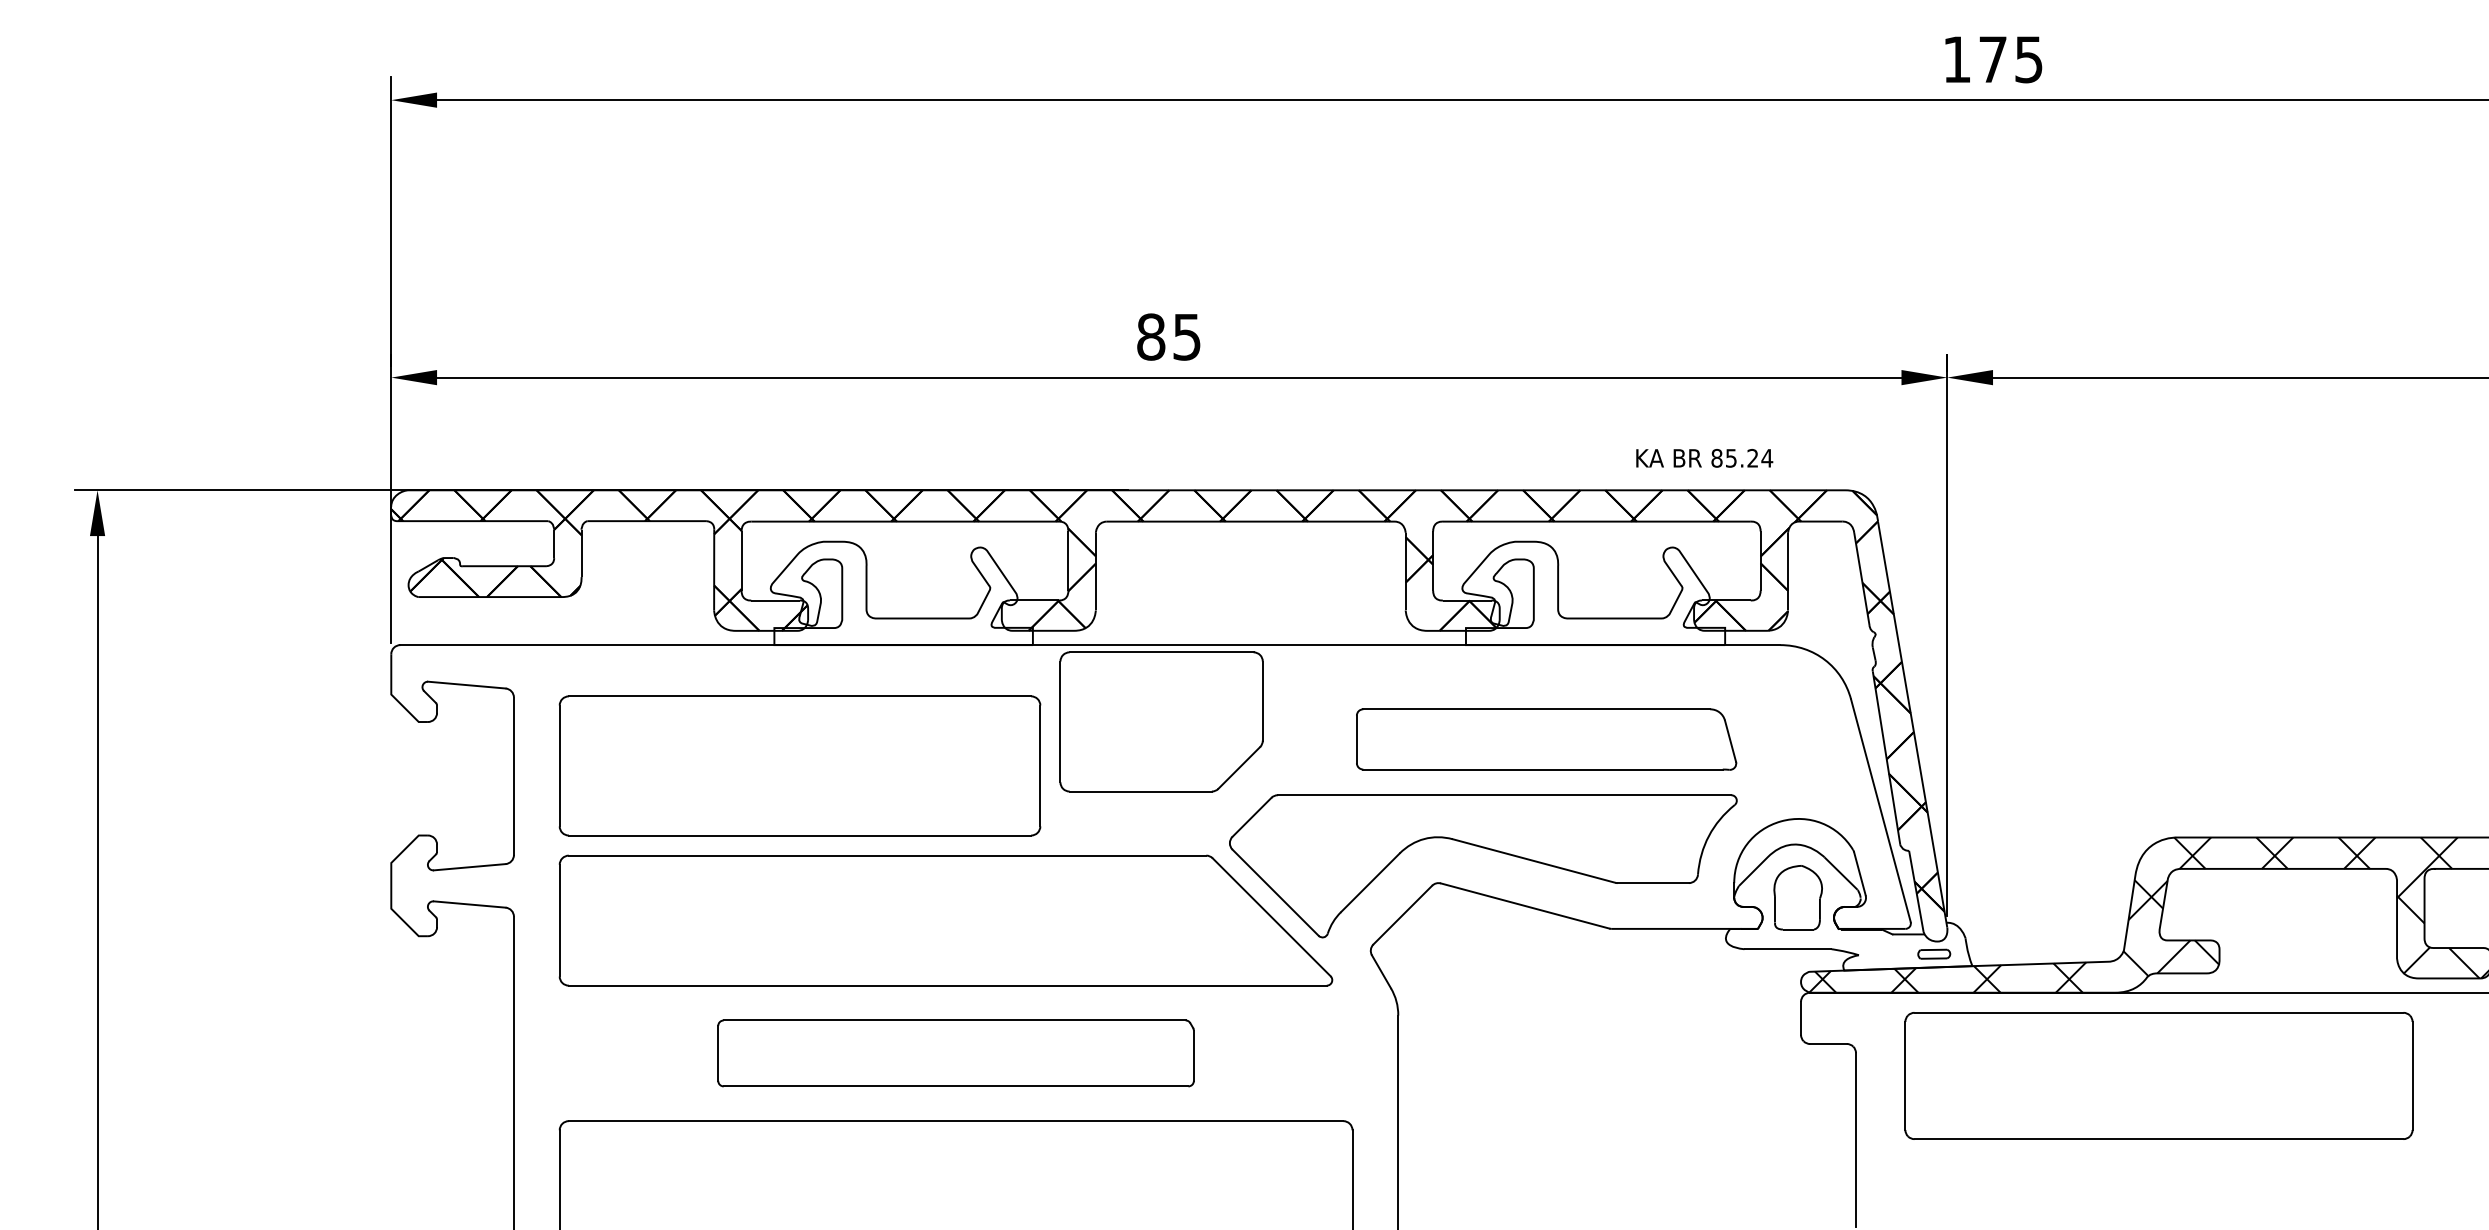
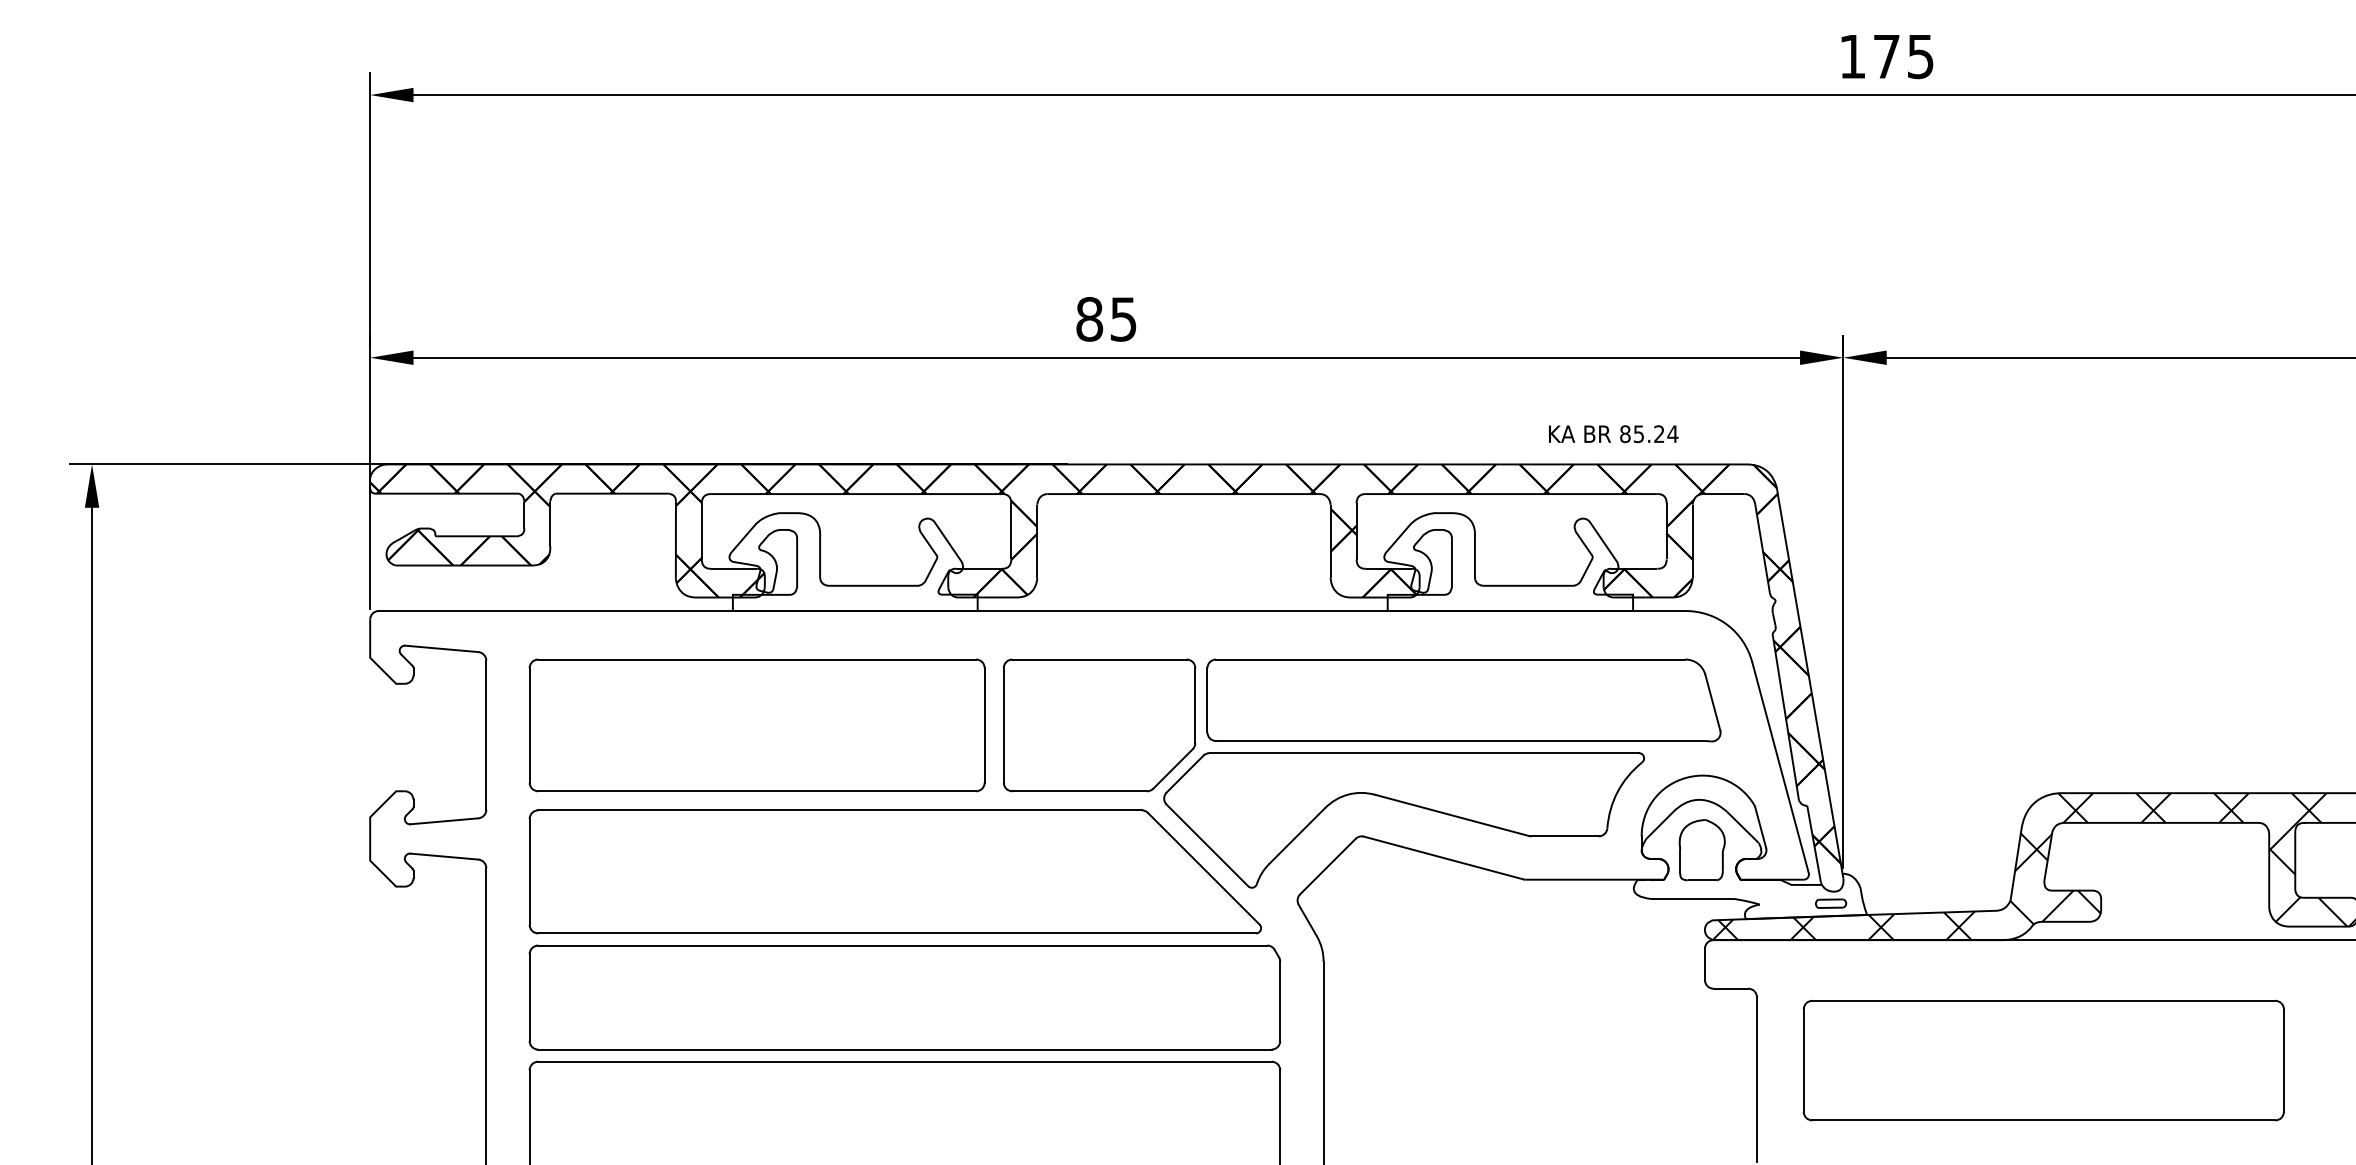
part: (1161, 721) -> (1099, 724), moved
part: (1546, 739) -> (1463, 700), size x1.43
part: (955, 1053) -> (904, 997), size x1.67
part: (2158, 1075) -> (2043, 1060), moved

